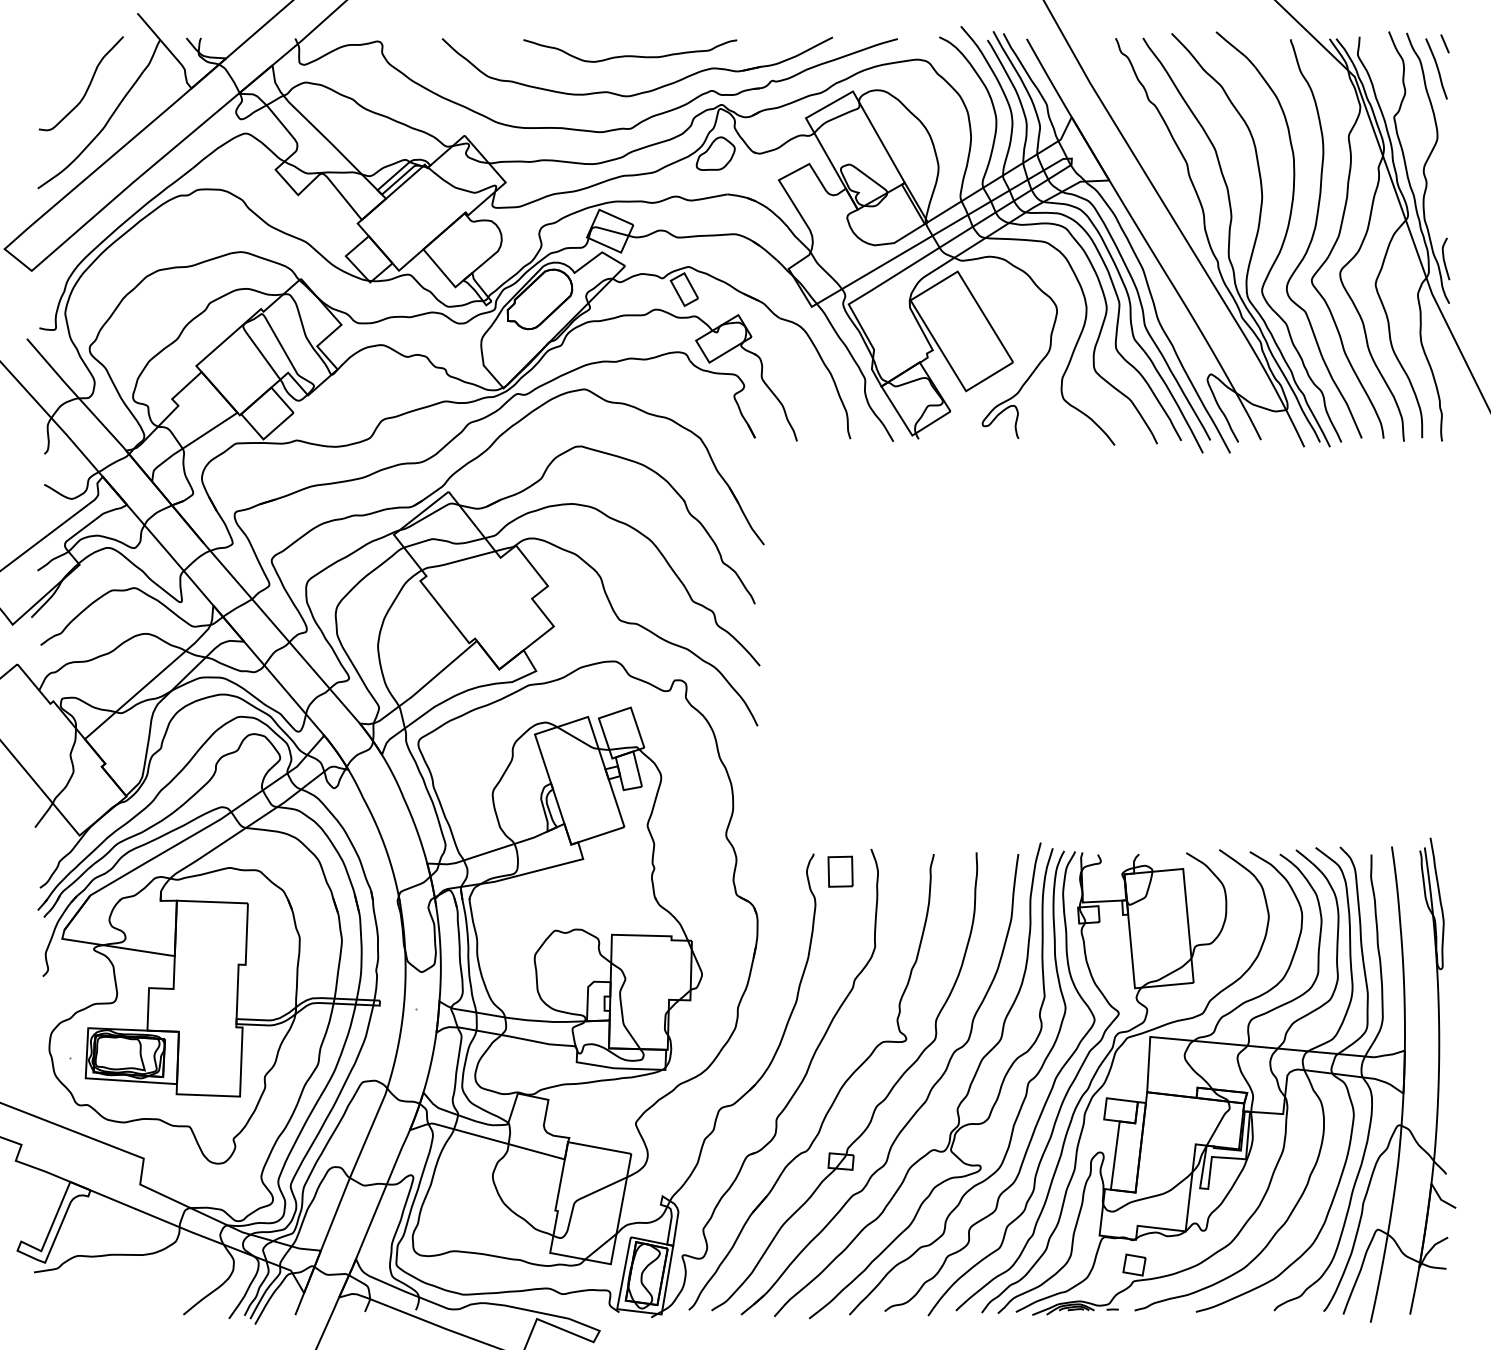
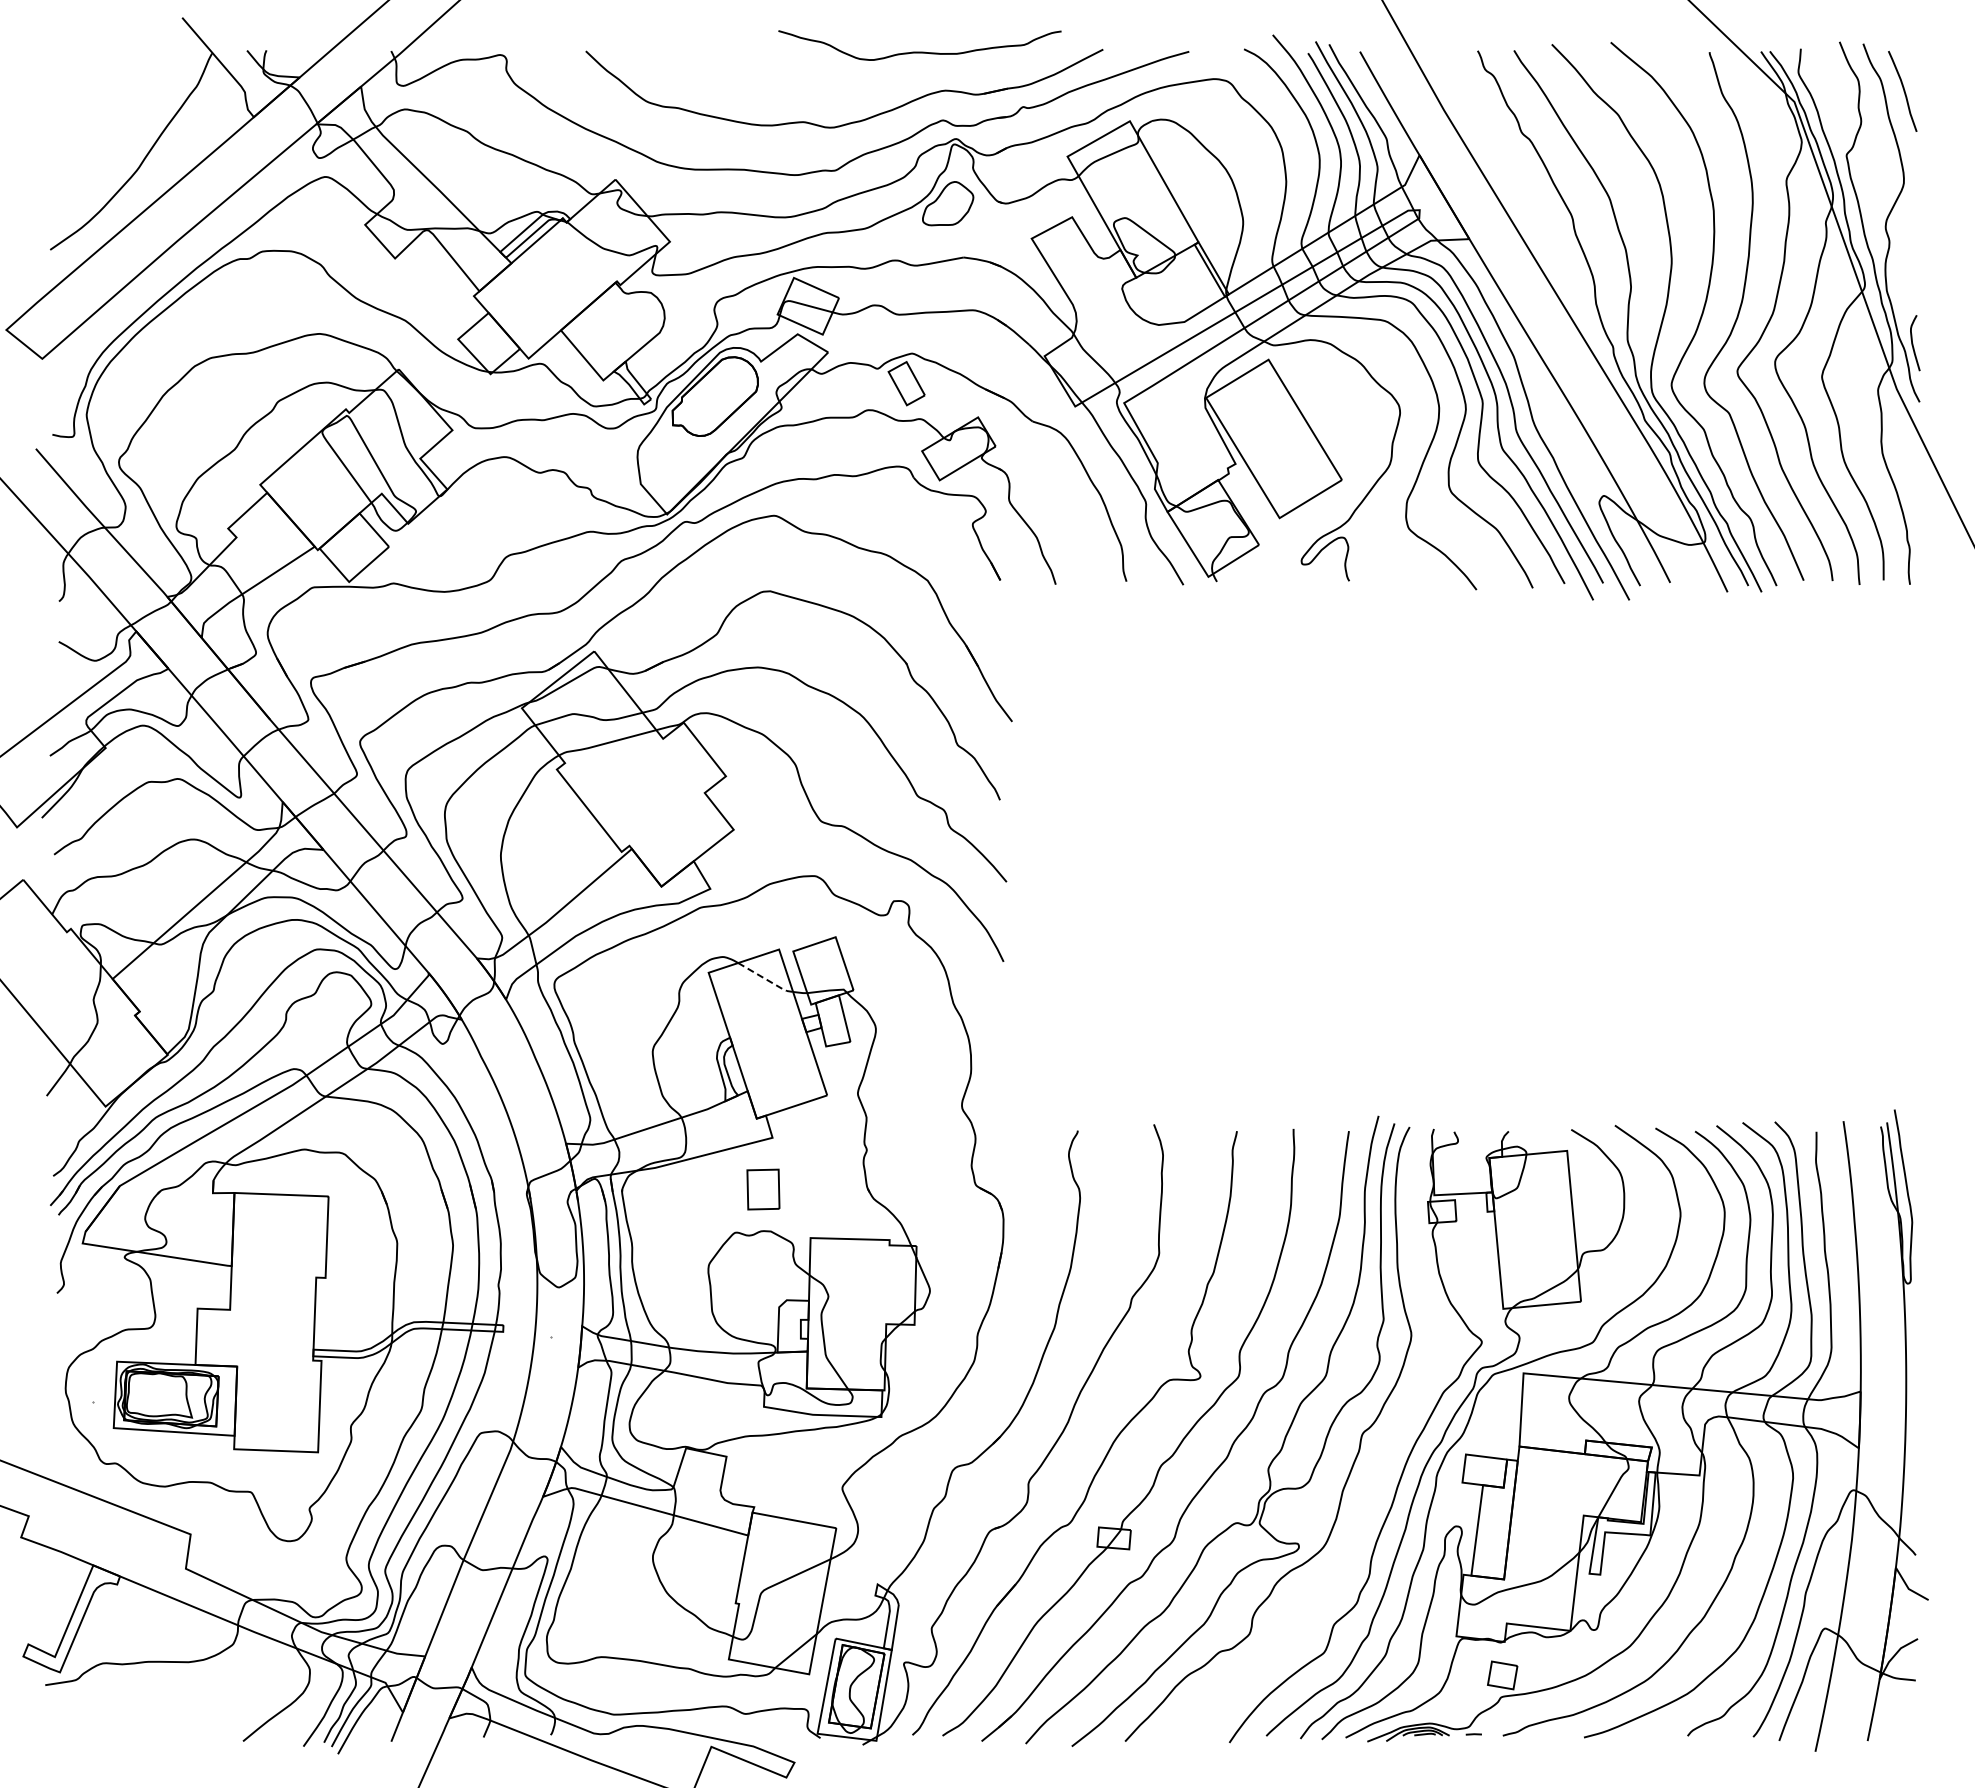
line: (1444, 43) -> (1913, 57), removed
curve: (629, 55) -> (919, 51), moved
curve: (87, 87) -> (116, 115), removed
line: (578, 739) -> (766, 979), solid -> dashed
part: (840, 871) -> (763, 1189), moved
curve: (1044, 1103) -> (1383, 1461), removed

